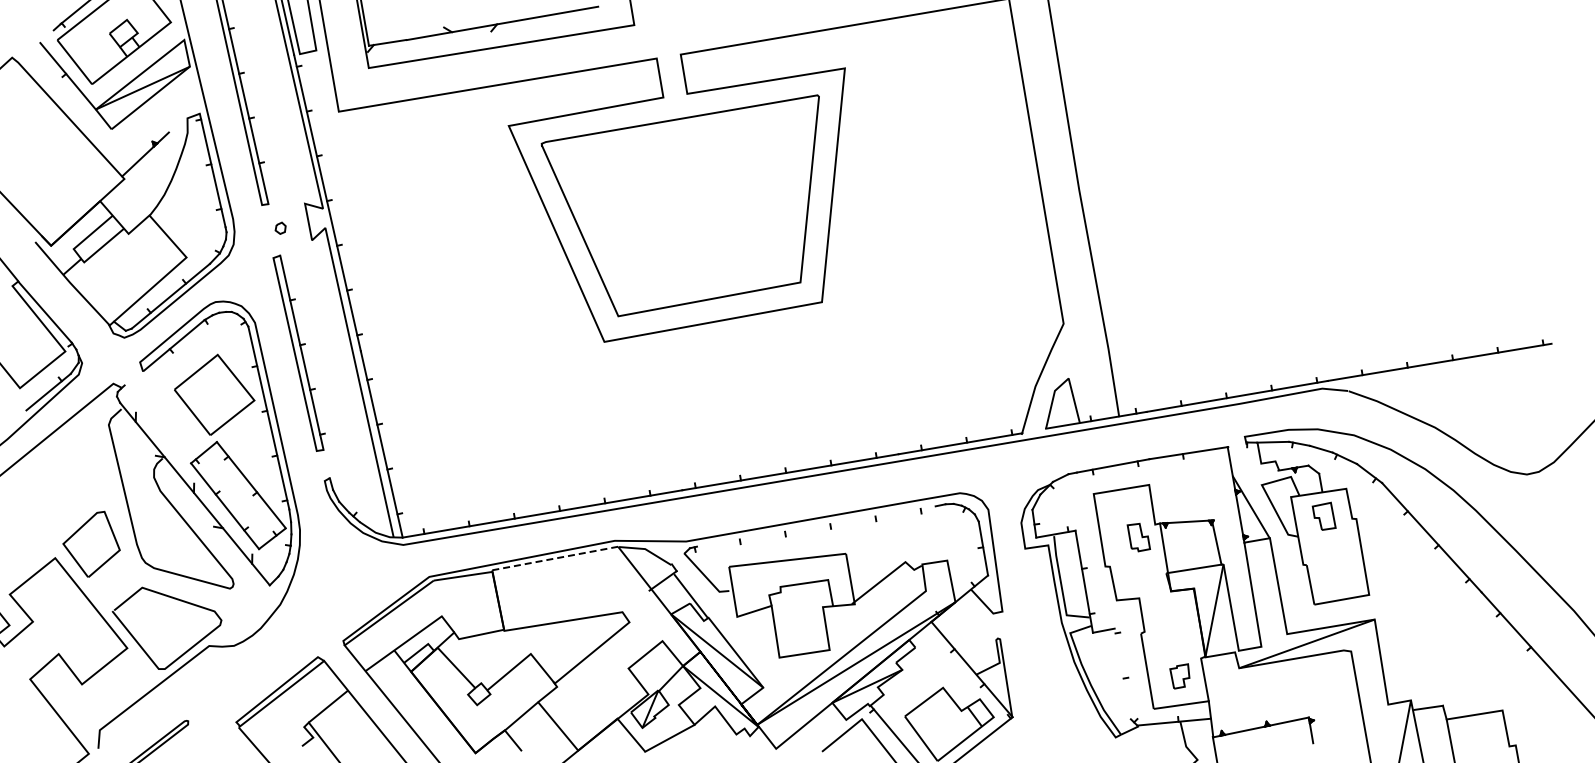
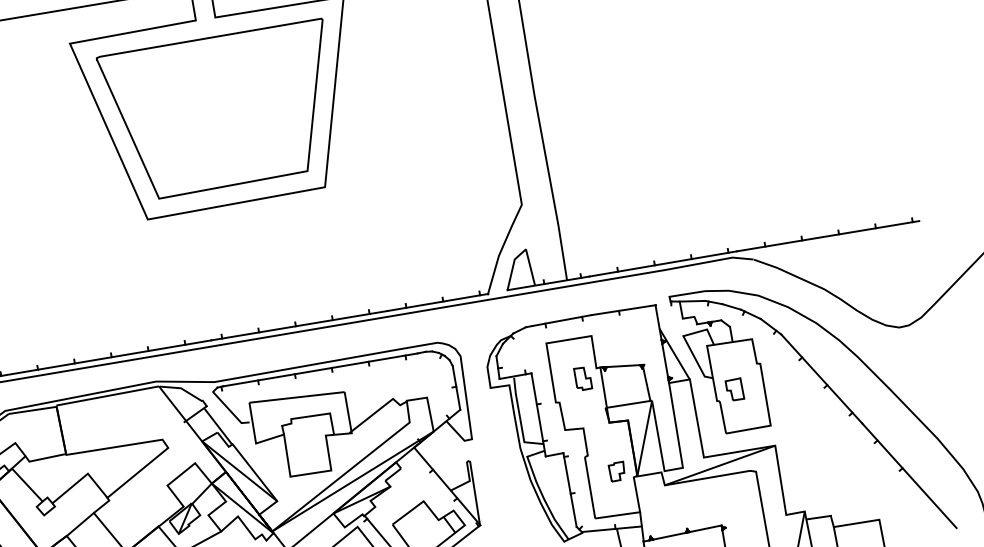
curve: (1320, 517) -> (731, 390), moved
line: (816, 526) -> (320, 369), added
line: (554, 558) -> (107, 395), dashed -> solid
line: (1122, 673) -> (569, 489), added
part: (1179, 676) -> (616, 471), moved

